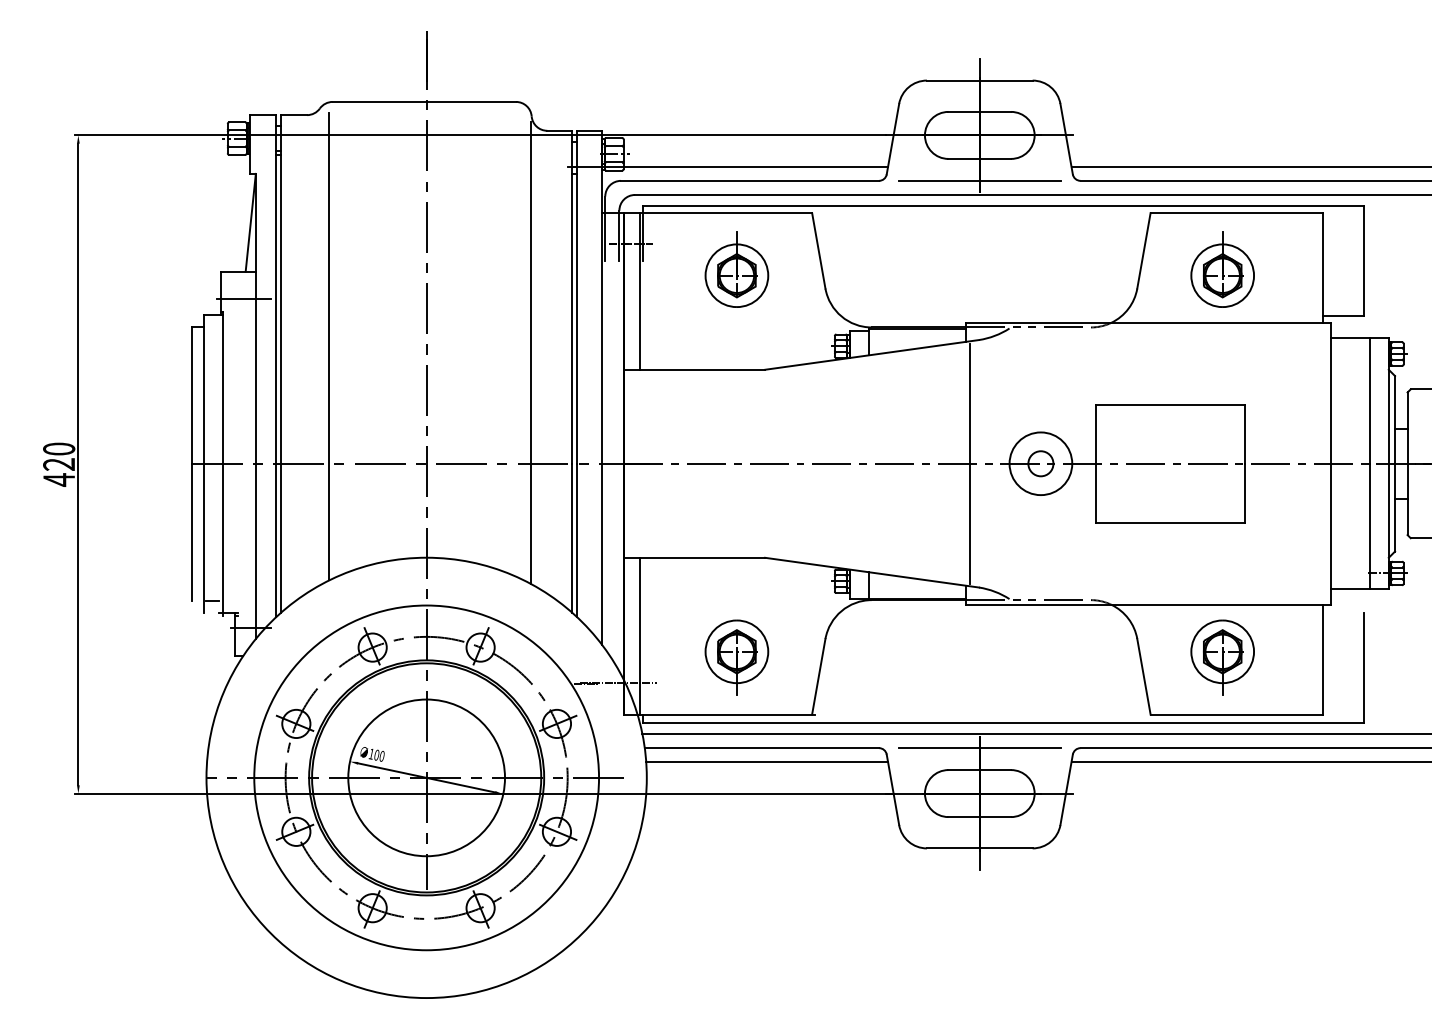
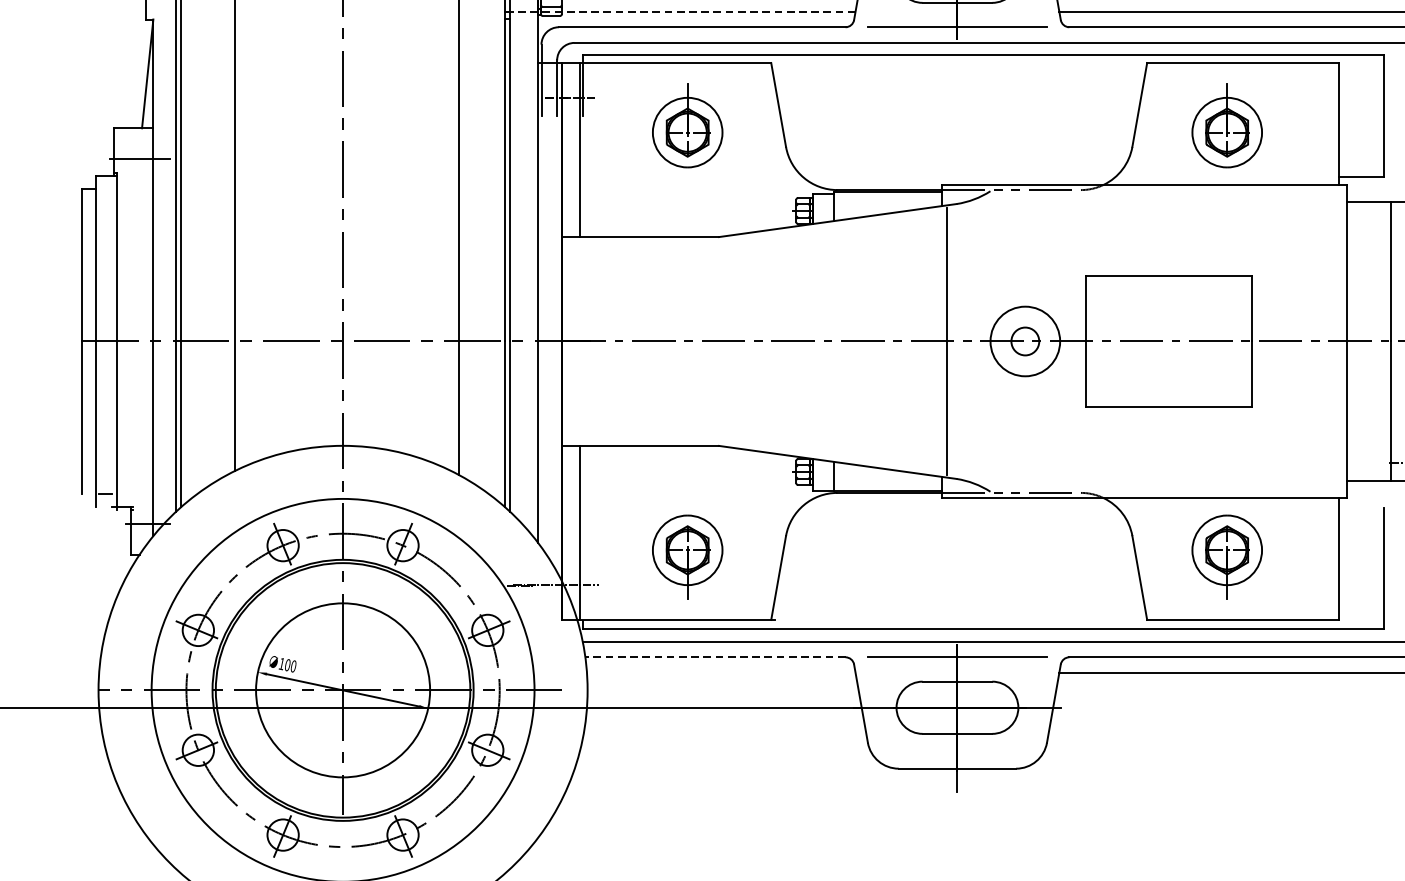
line: (728, 166) -> (678, 11), solid -> dashed
line: (761, 748) -> (714, 657), solid -> dashed
line: (767, 762) -> (721, 673), removed

